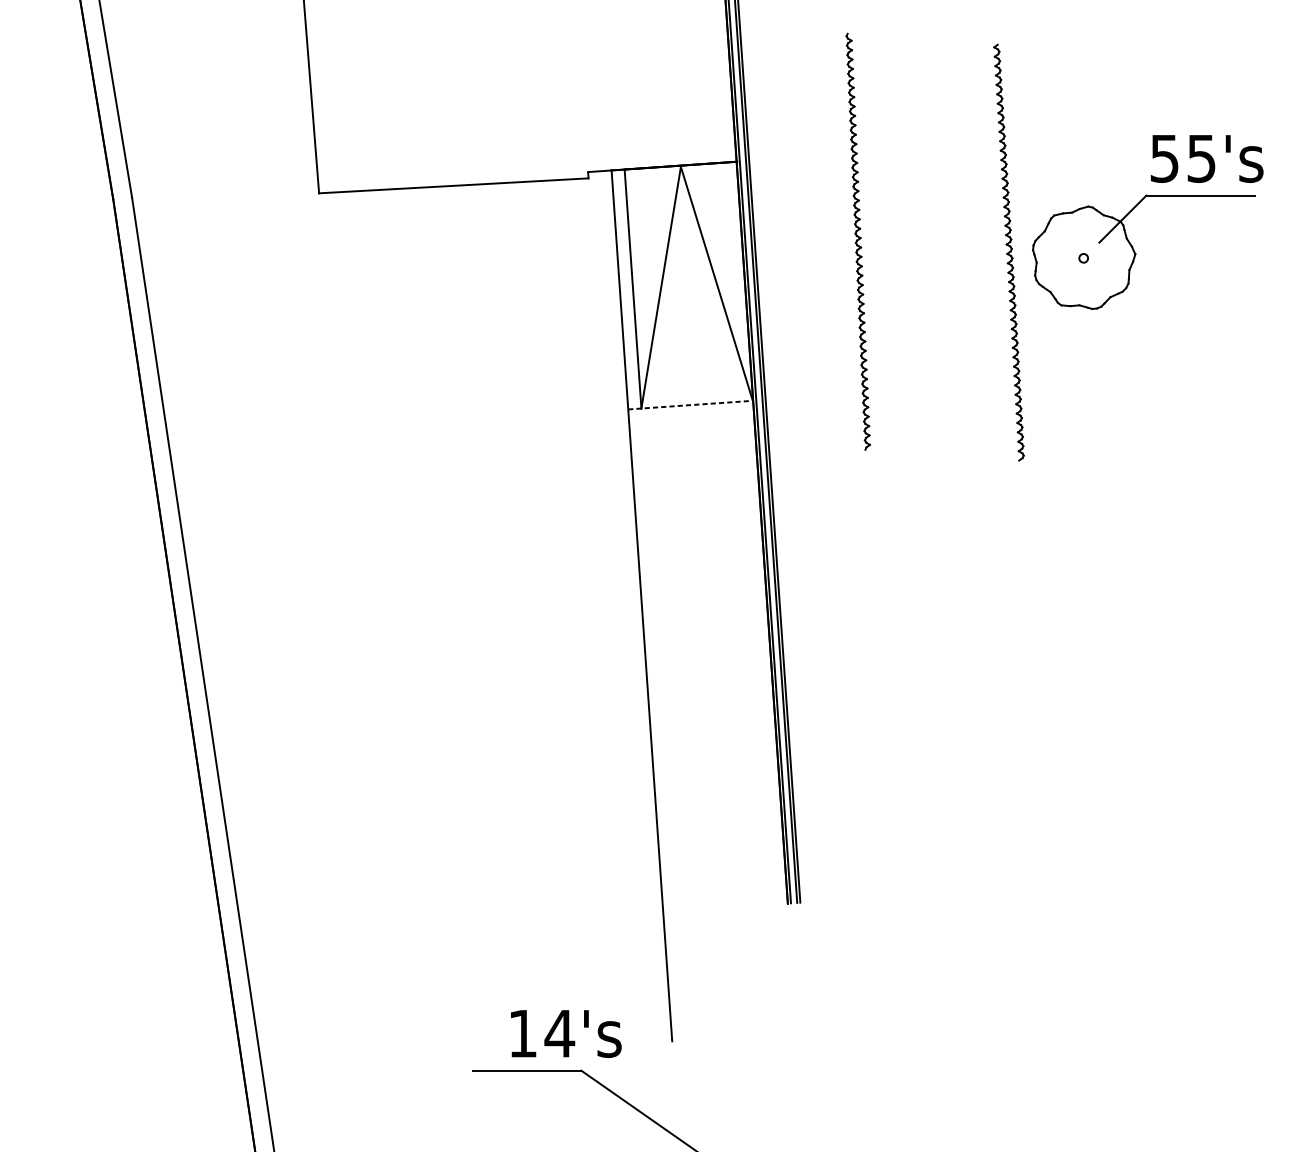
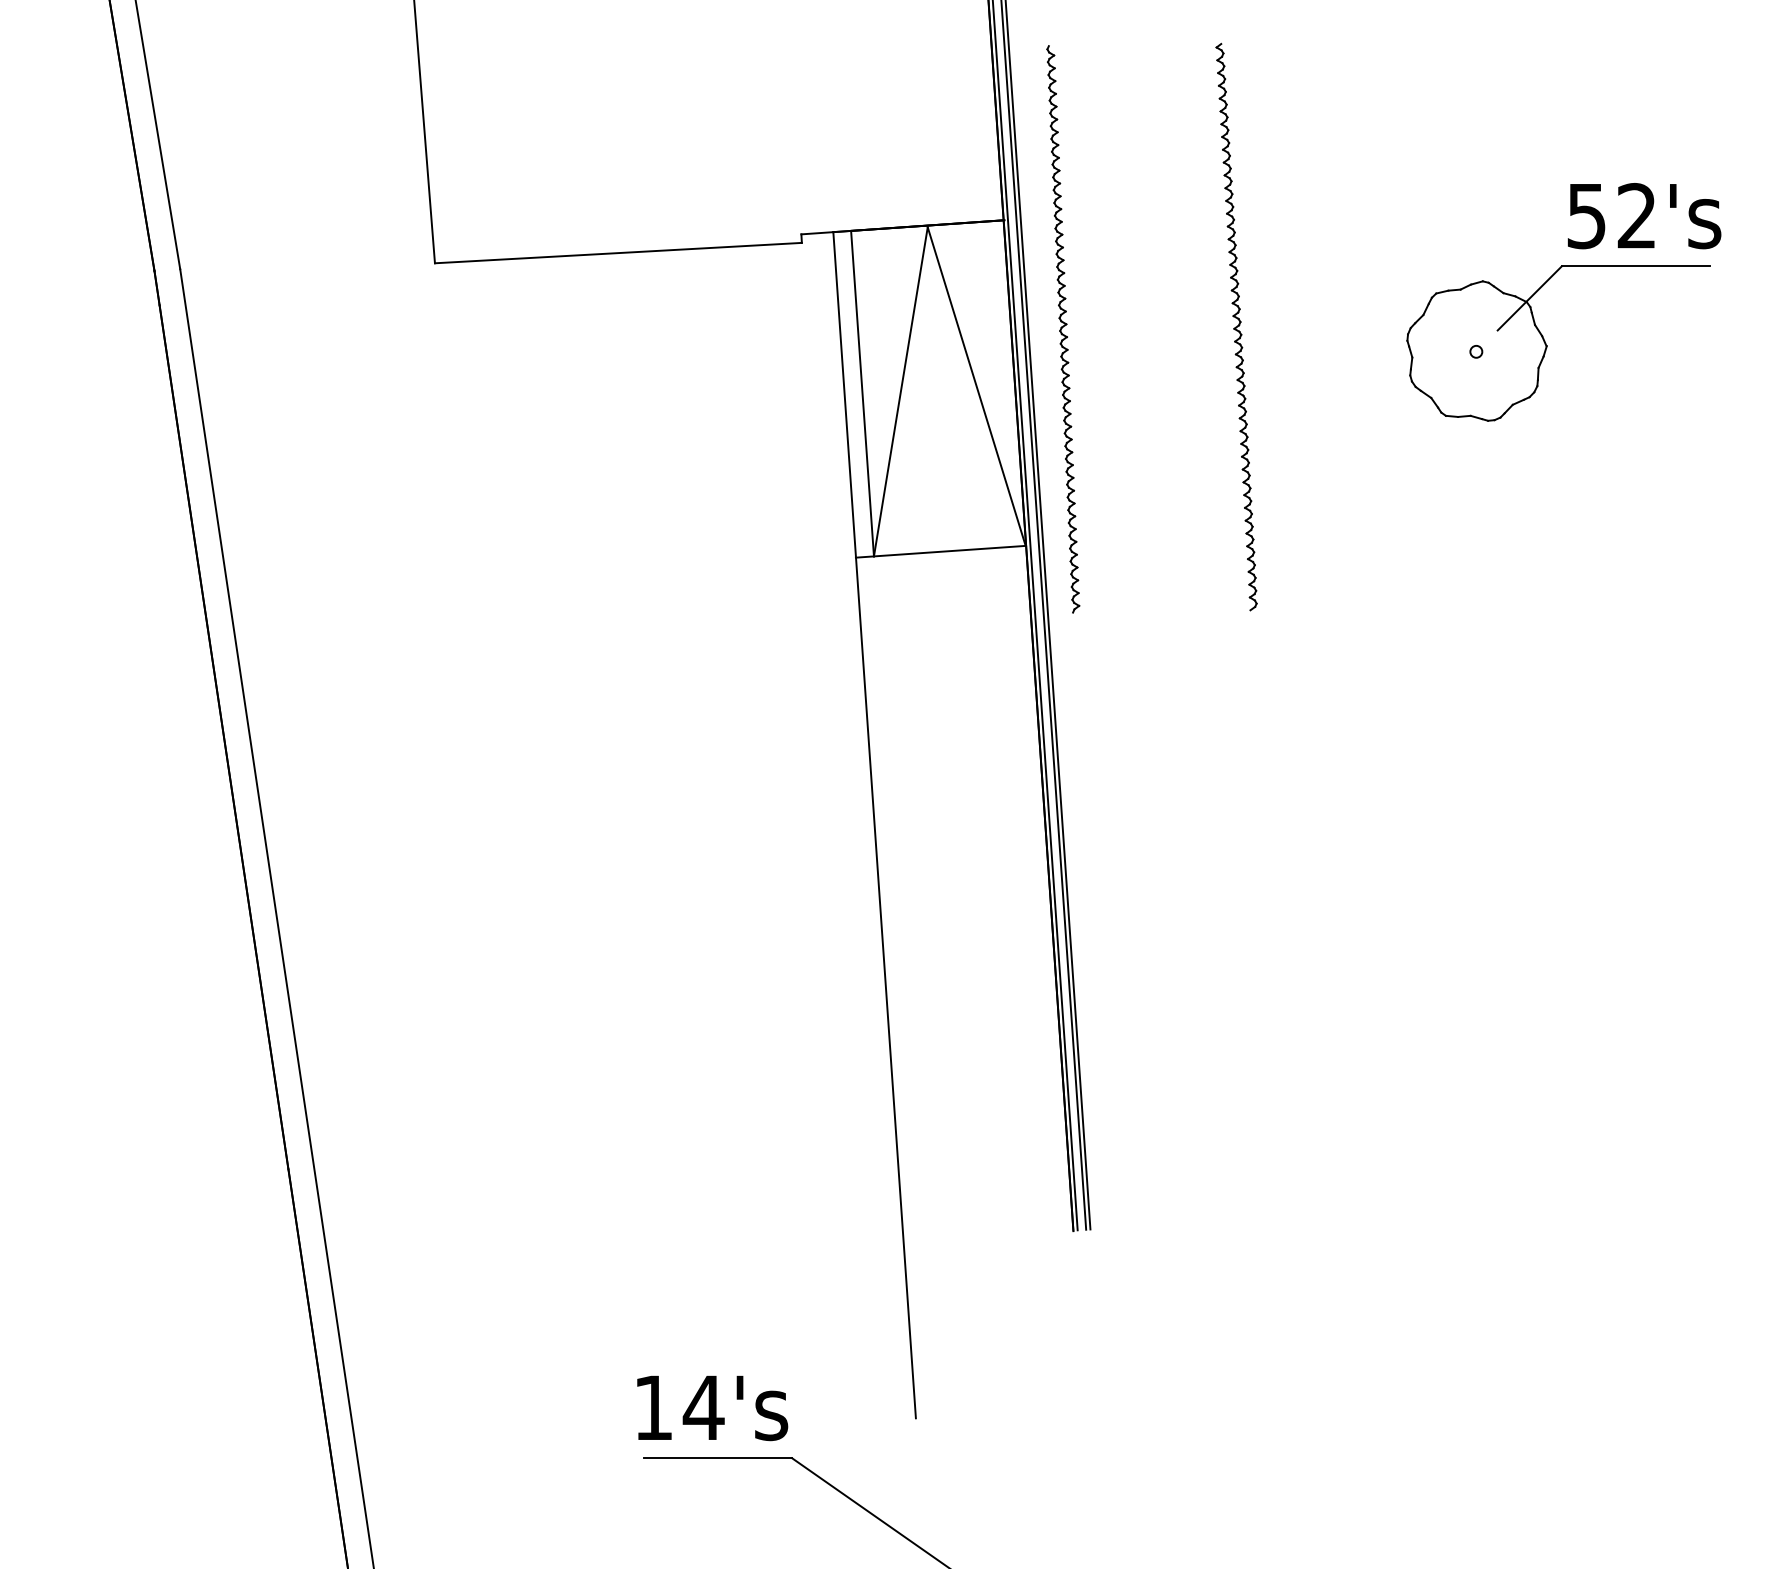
text: (1201, 158) -> (1636, 216), 55's -> 52's
part: (858, 241) -> (1063, 329), moved
part: (1008, 252) -> (1236, 326), moved
line: (691, 404) -> (941, 551), dashed -> solid
text: (566, 1034) -> (712, 1408), moved

